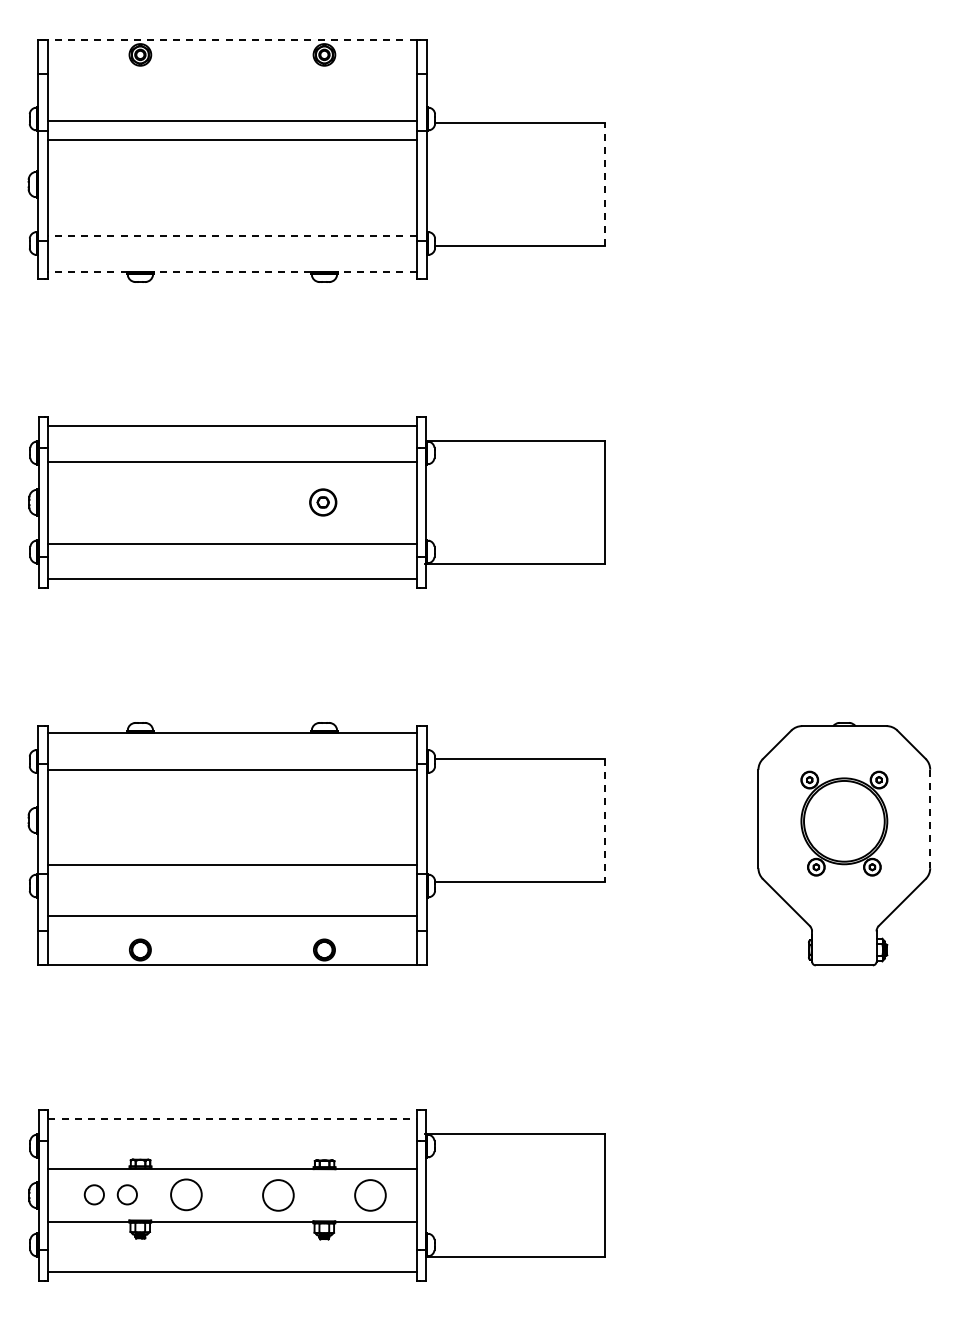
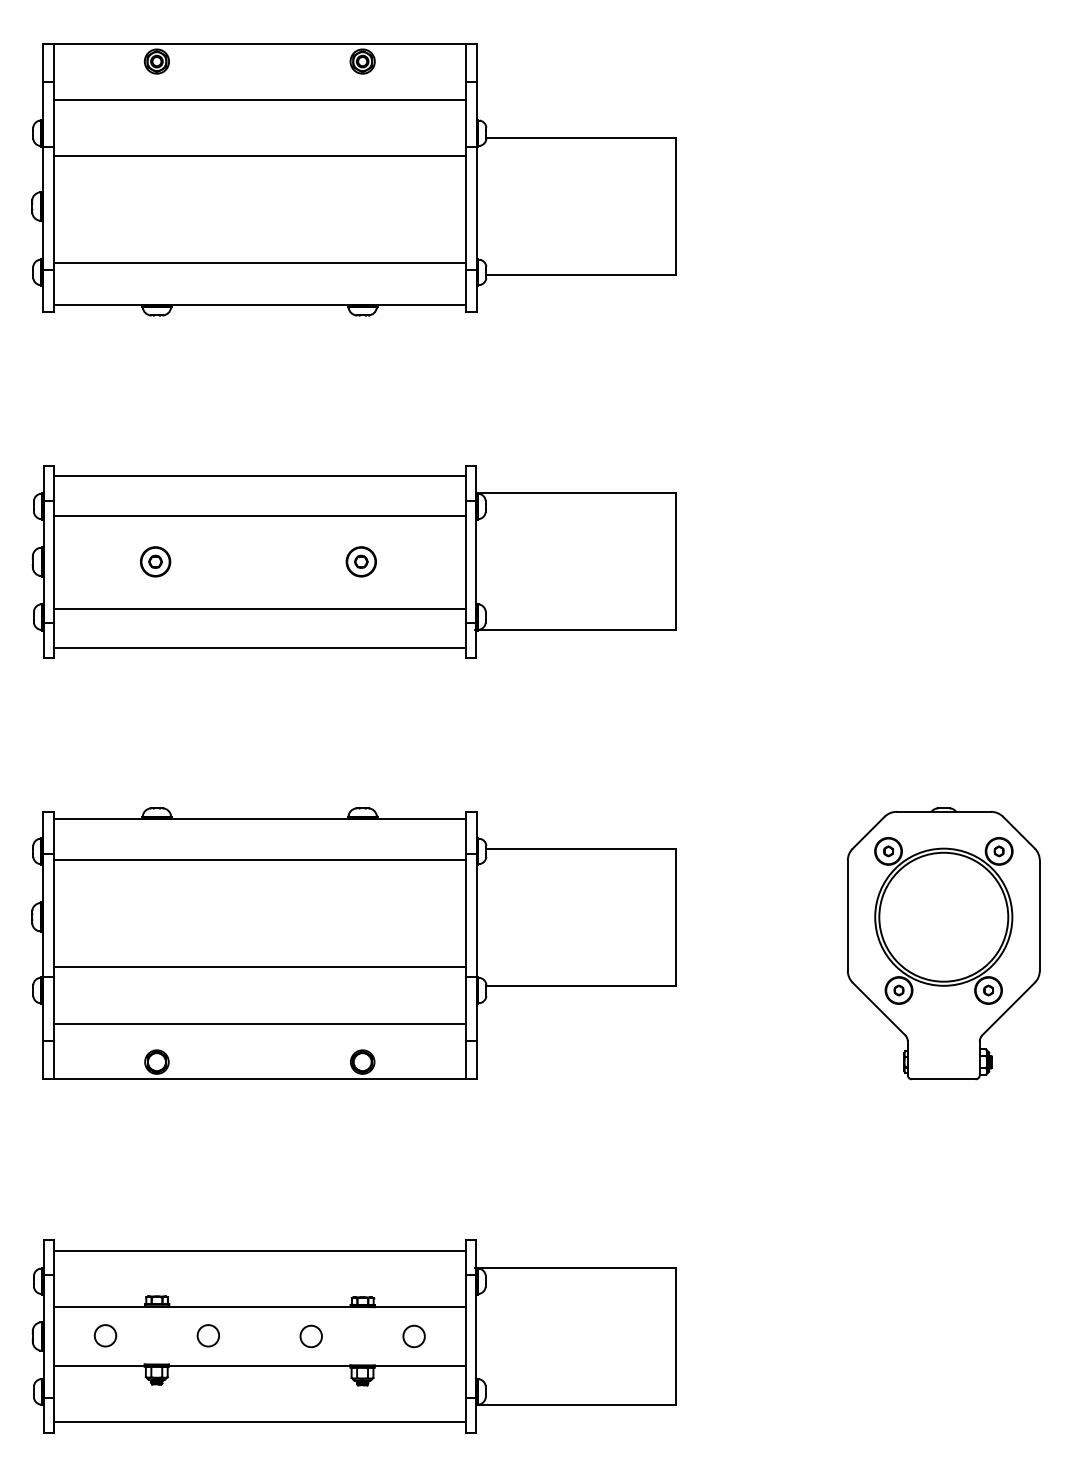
line: (231, 39) -> (258, 44), dashed -> solid
line: (232, 121) -> (259, 100), moved
line: (605, 184) -> (676, 206), dashed -> solid
line: (231, 235) -> (258, 263), dashed -> solid
line: (231, 272) -> (258, 304), dashed -> solid
part: (139, 502) -> (155, 561), added
line: (930, 819) -> (1040, 916), dashed -> solid
line: (605, 820) -> (676, 917), dashed -> solid
part: (844, 823) -> (943, 920), size x1.43
line: (232, 1118) -> (259, 1250), dashed -> solid
circle: (126, 1194) -> (141, 1335), removed
circle: (186, 1194) -> (208, 1335), size x0.62
circle: (278, 1195) -> (311, 1336), size x0.62
circle: (370, 1195) -> (414, 1336), size x0.62

